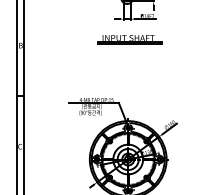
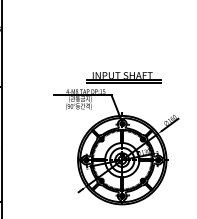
part: (129, 39) -> (123, 77), moved

